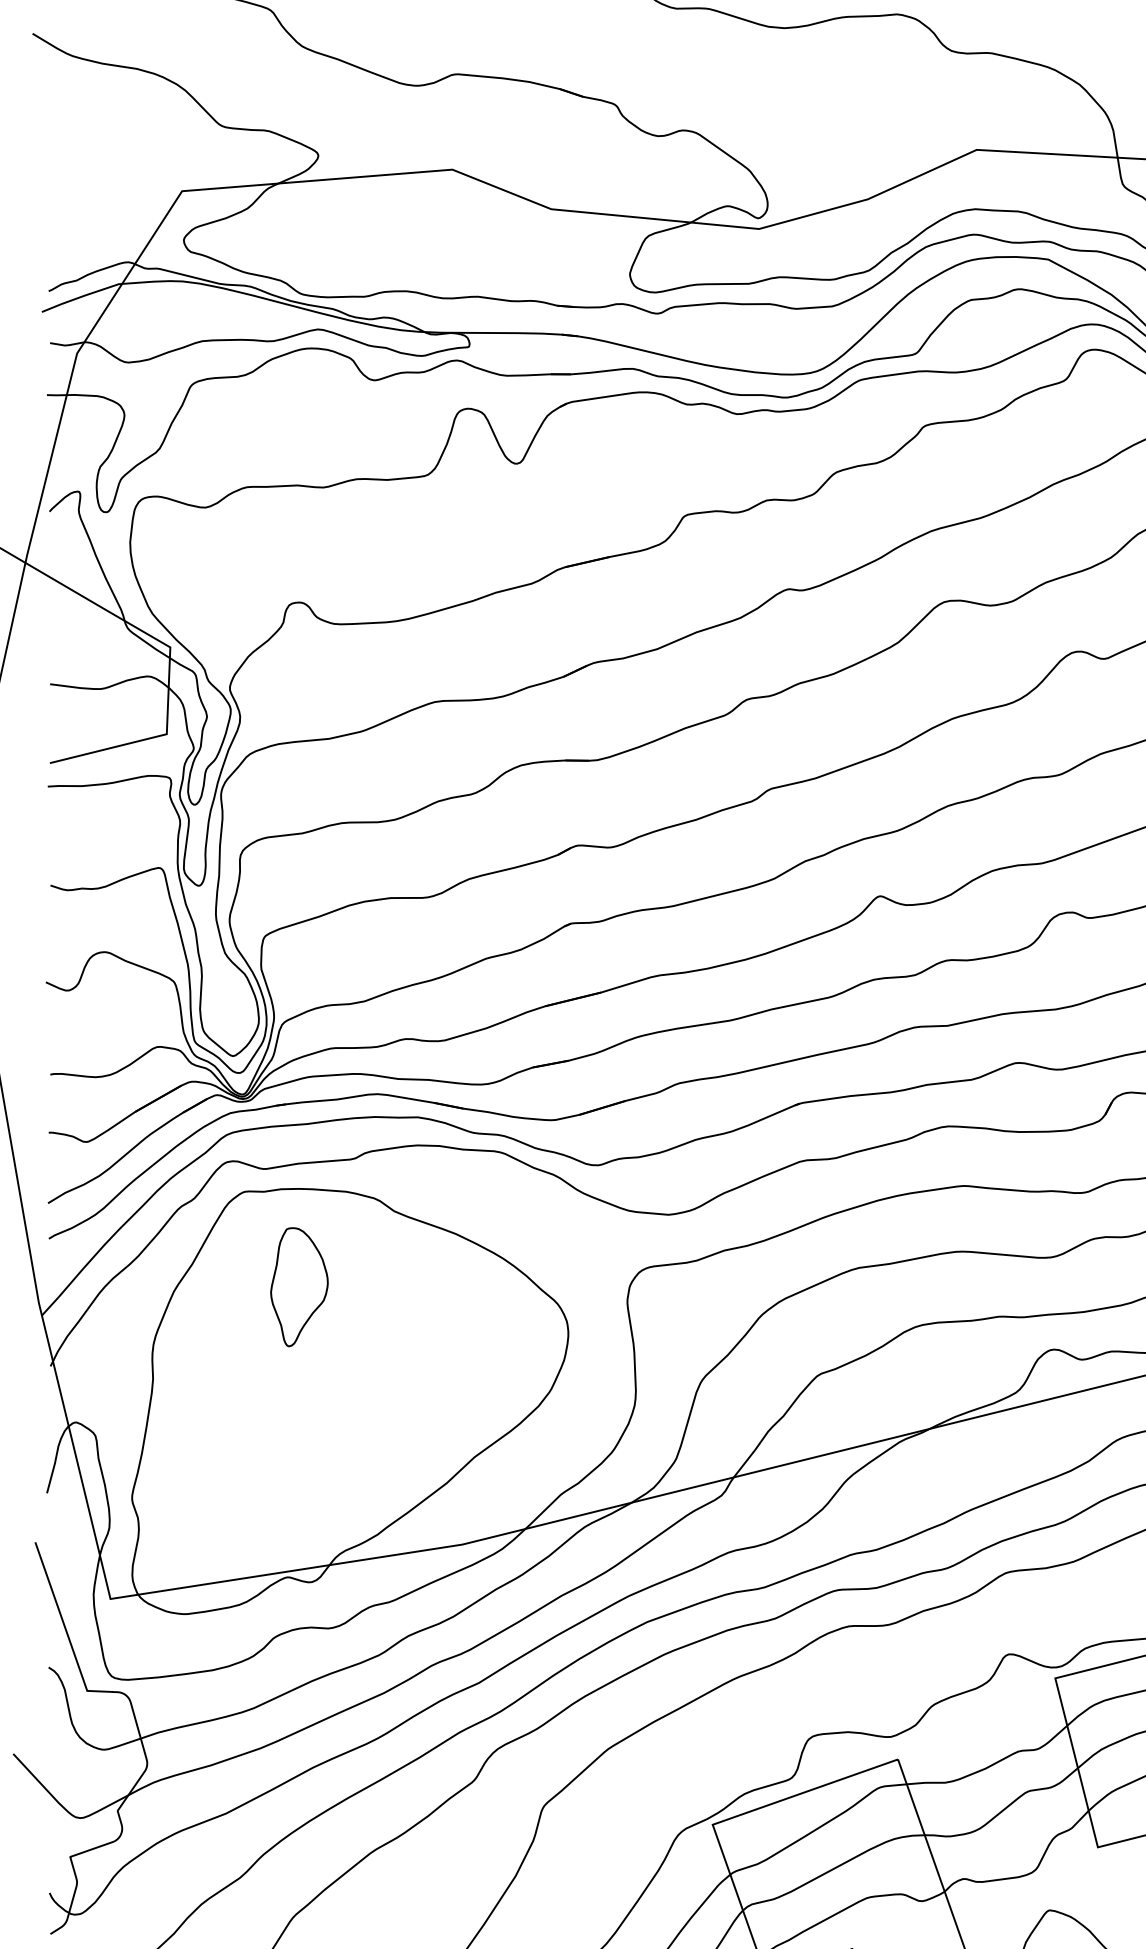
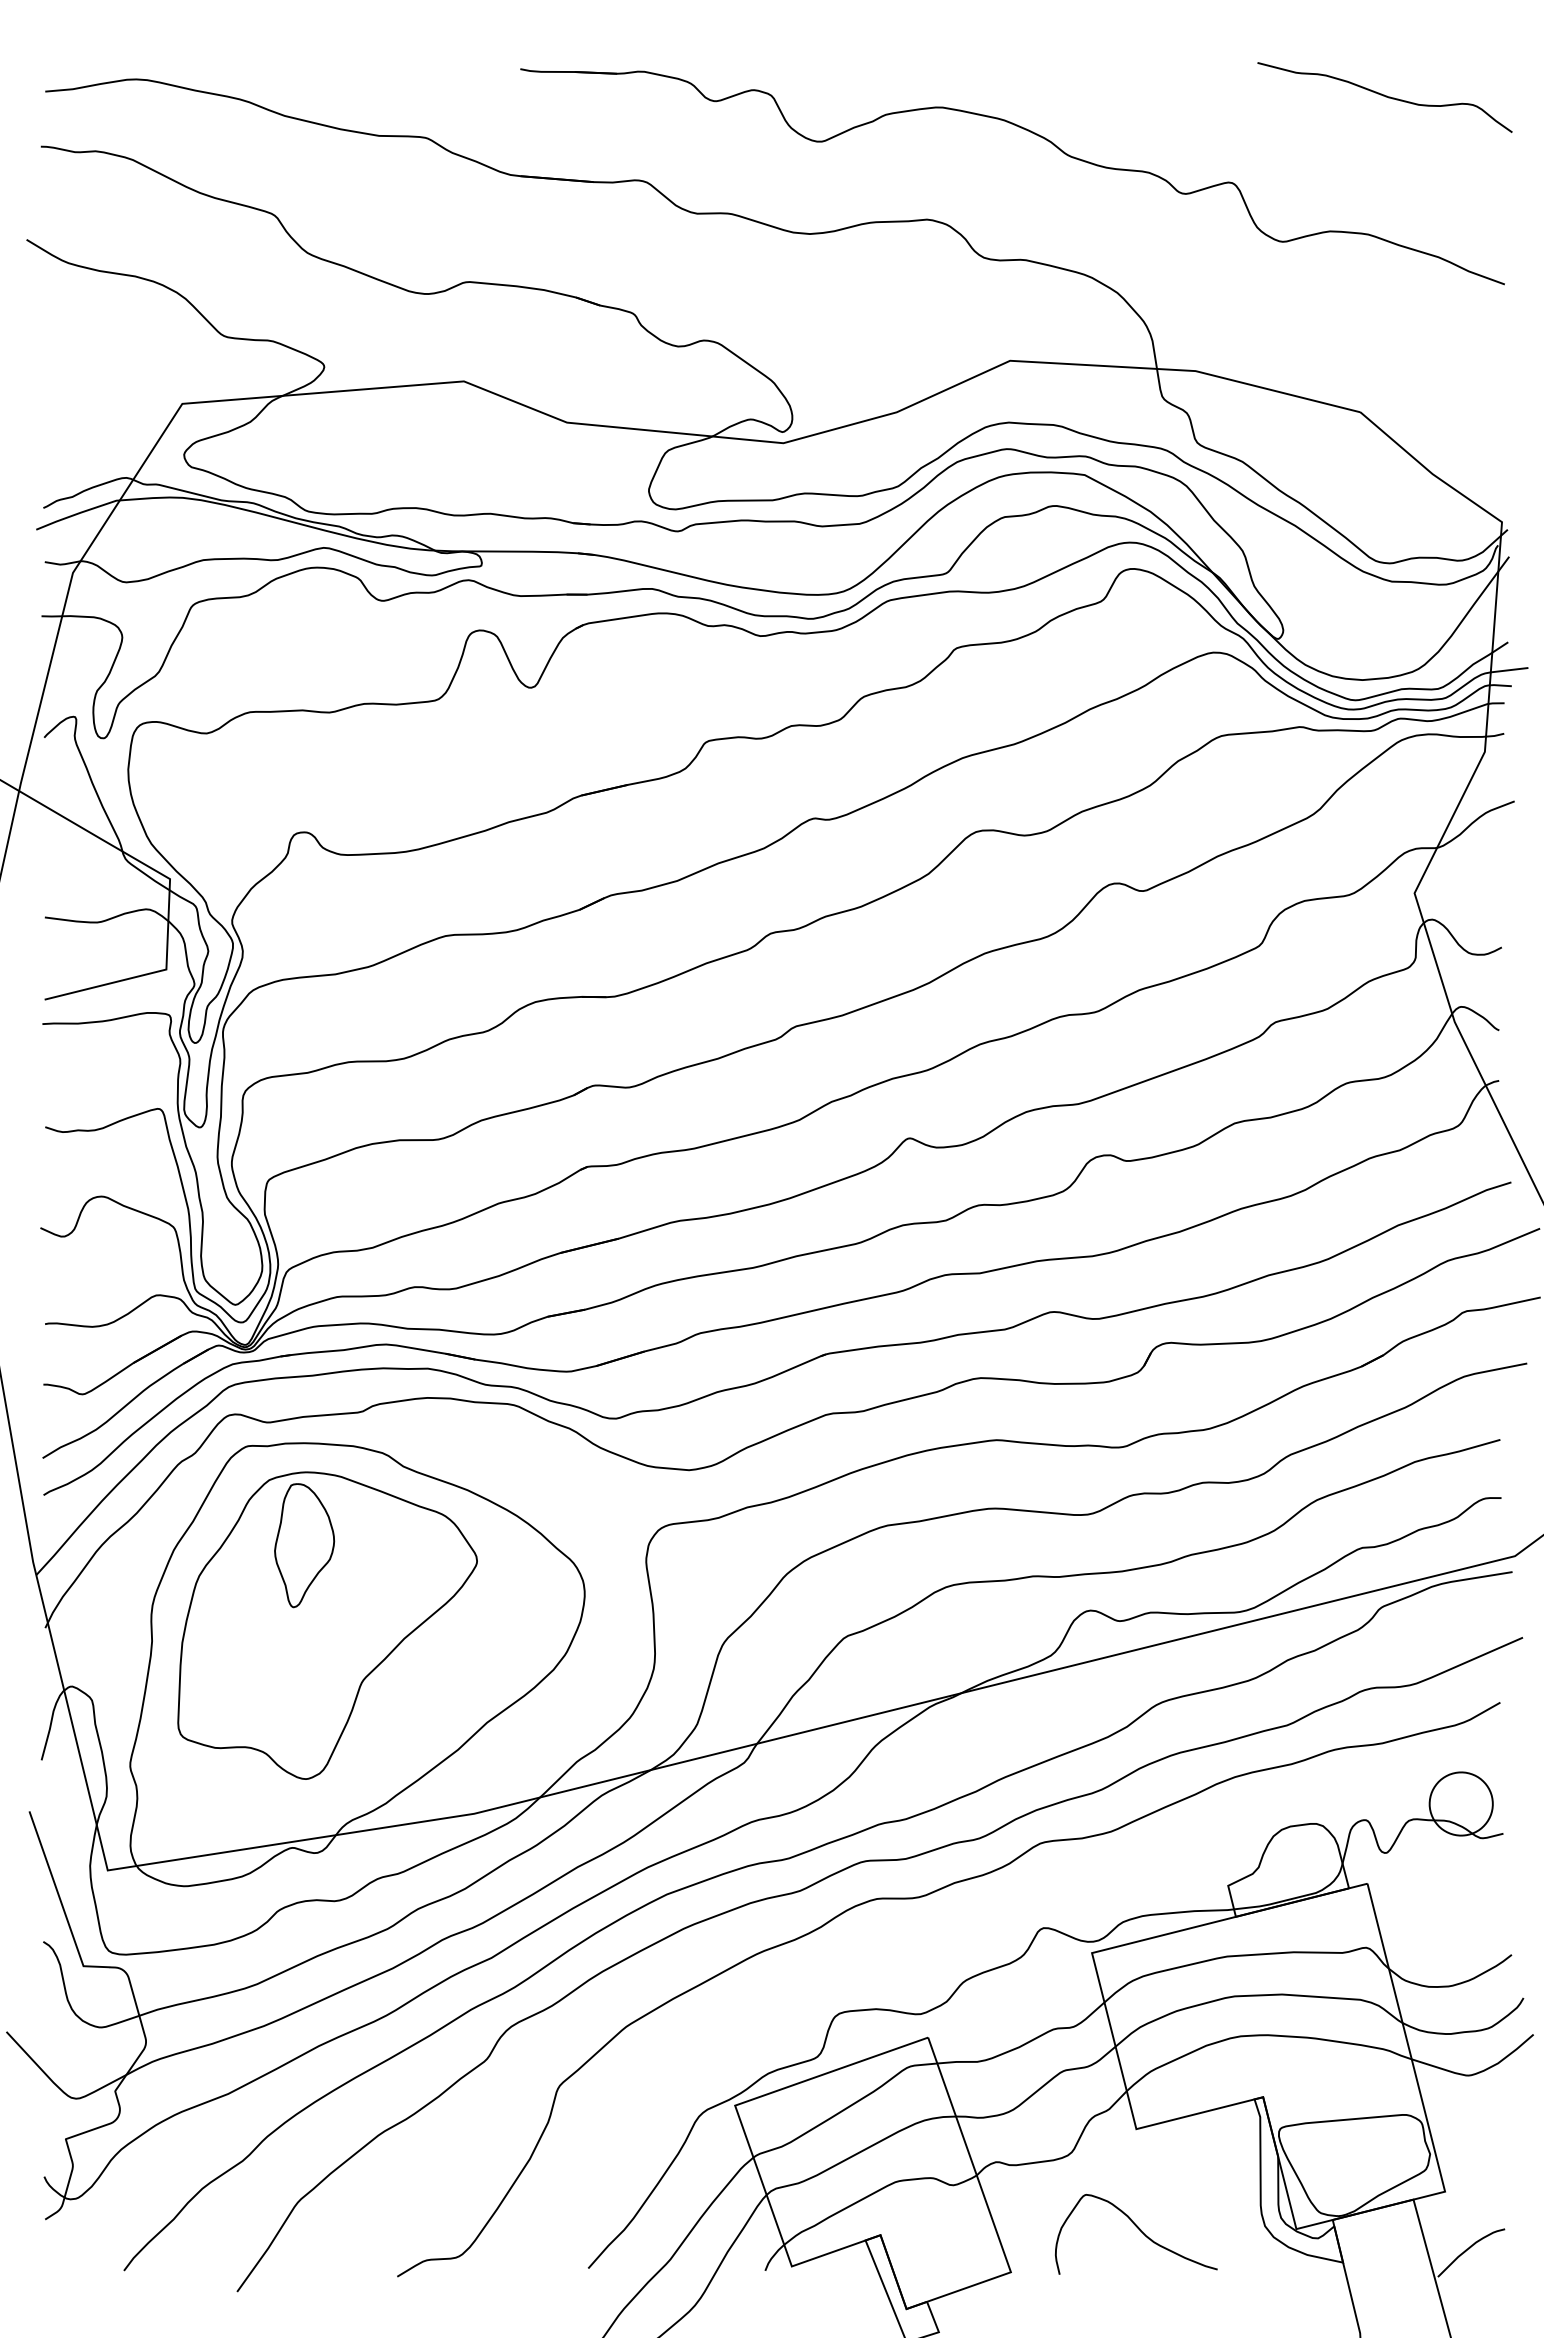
part: (321, 1363) -> (327, 1625), added

